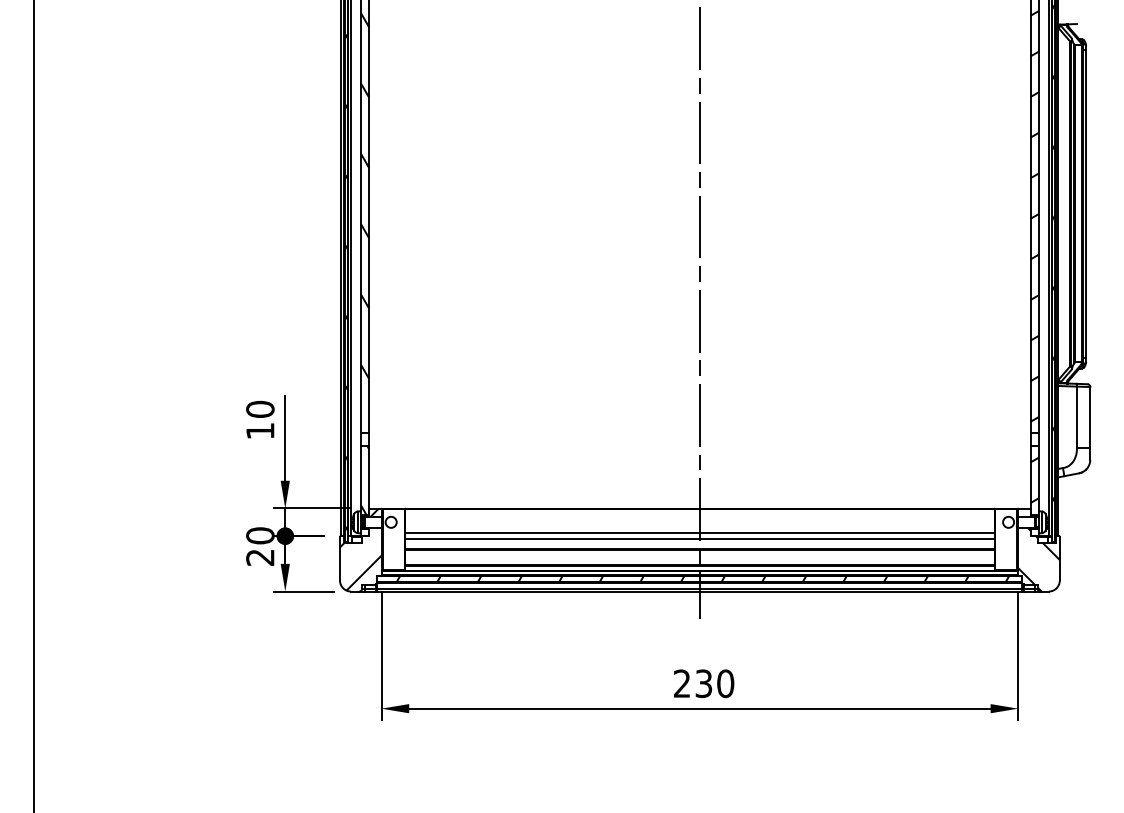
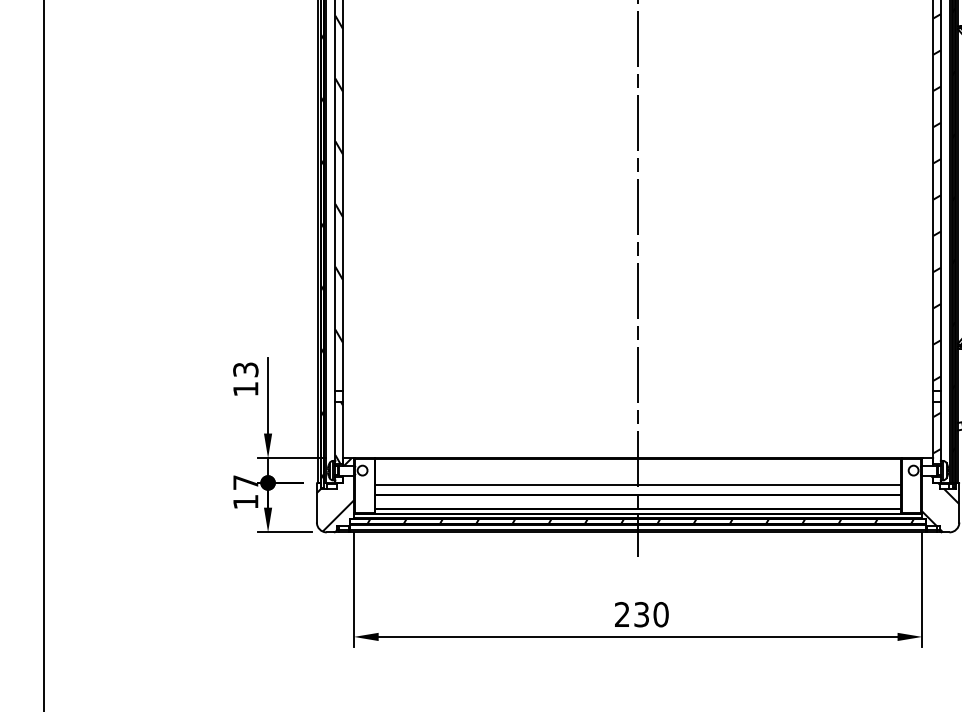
text: (260, 408) -> (245, 369), 10 -> 13
line: (699, 533) -> (637, 480), removed
text: (260, 546) -> (245, 492), 20 -> 17

